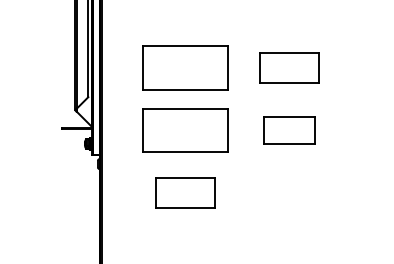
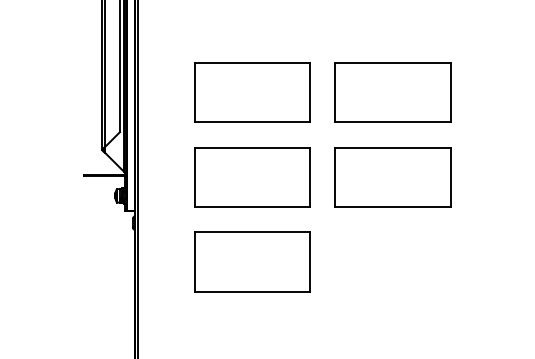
part: (289, 67) -> (393, 91), size x1.43
part: (289, 130) -> (393, 177), size x1.67
part: (185, 192) -> (251, 261), size x1.43

